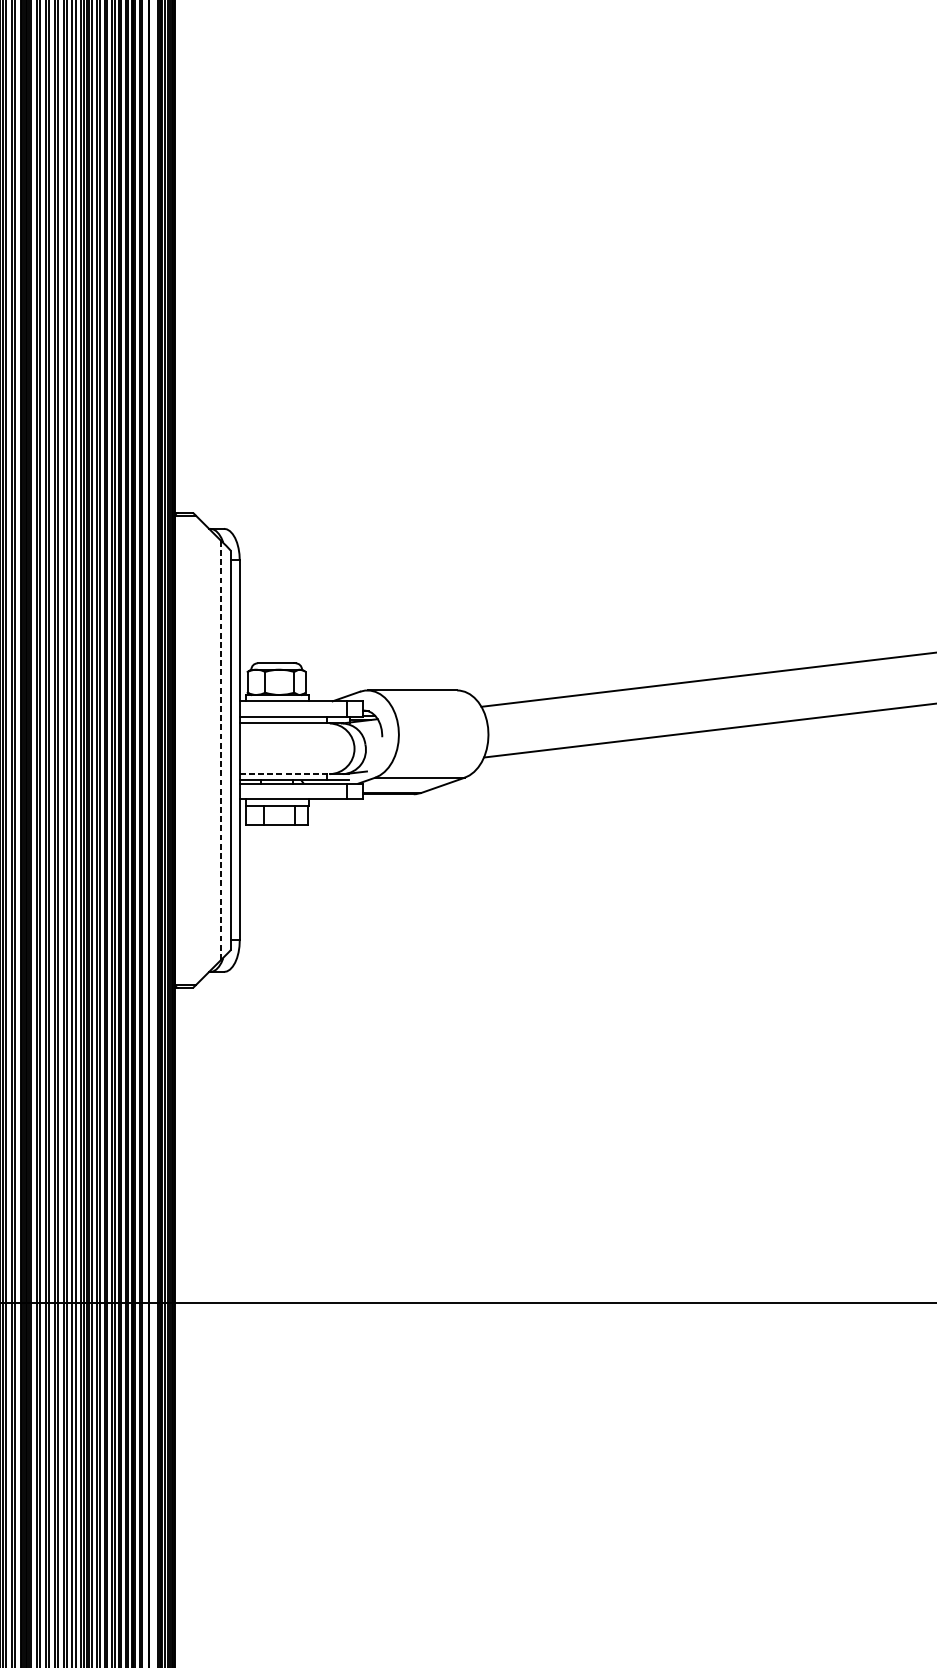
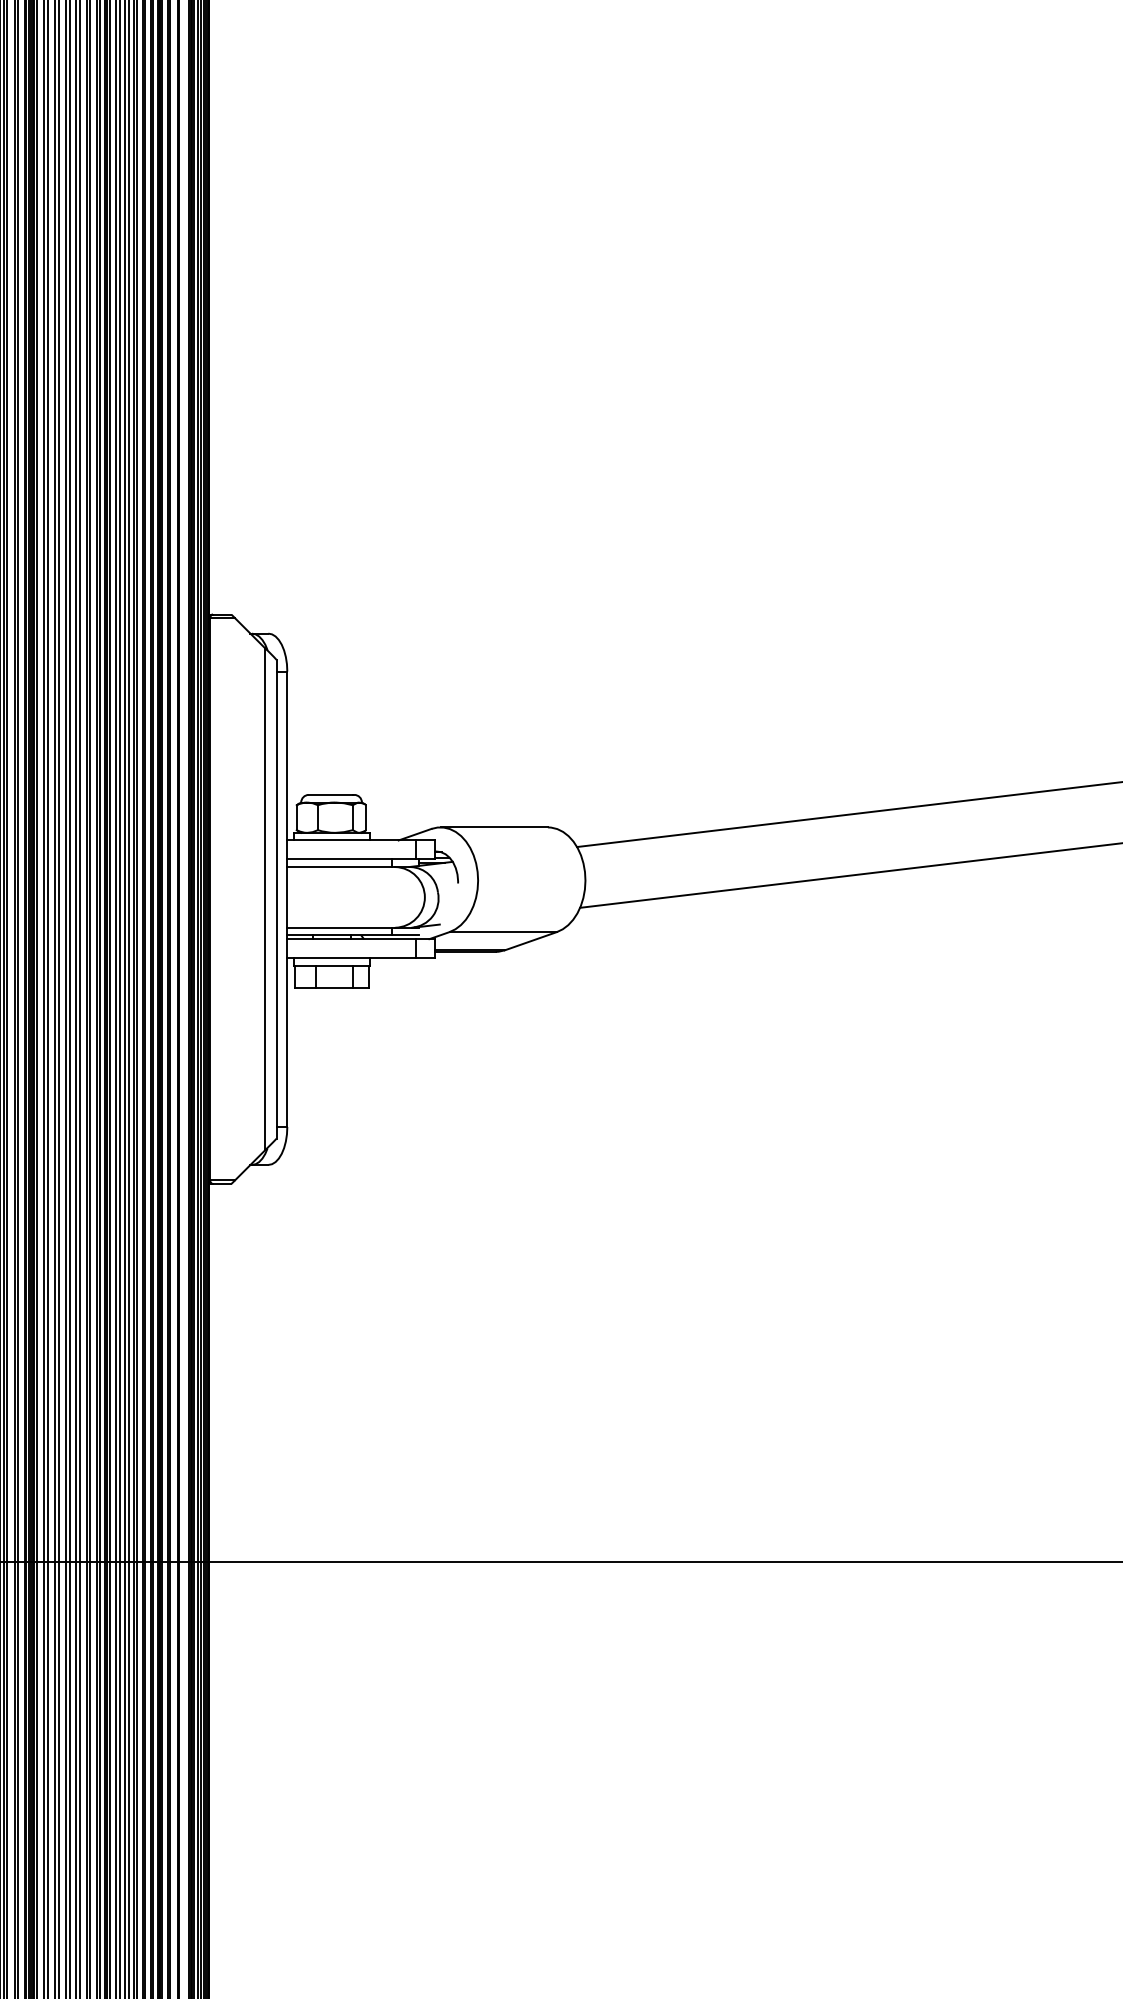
line: (221, 750) -> (265, 899), dashed -> solid
line: (284, 773) -> (341, 927), dashed -> solid

